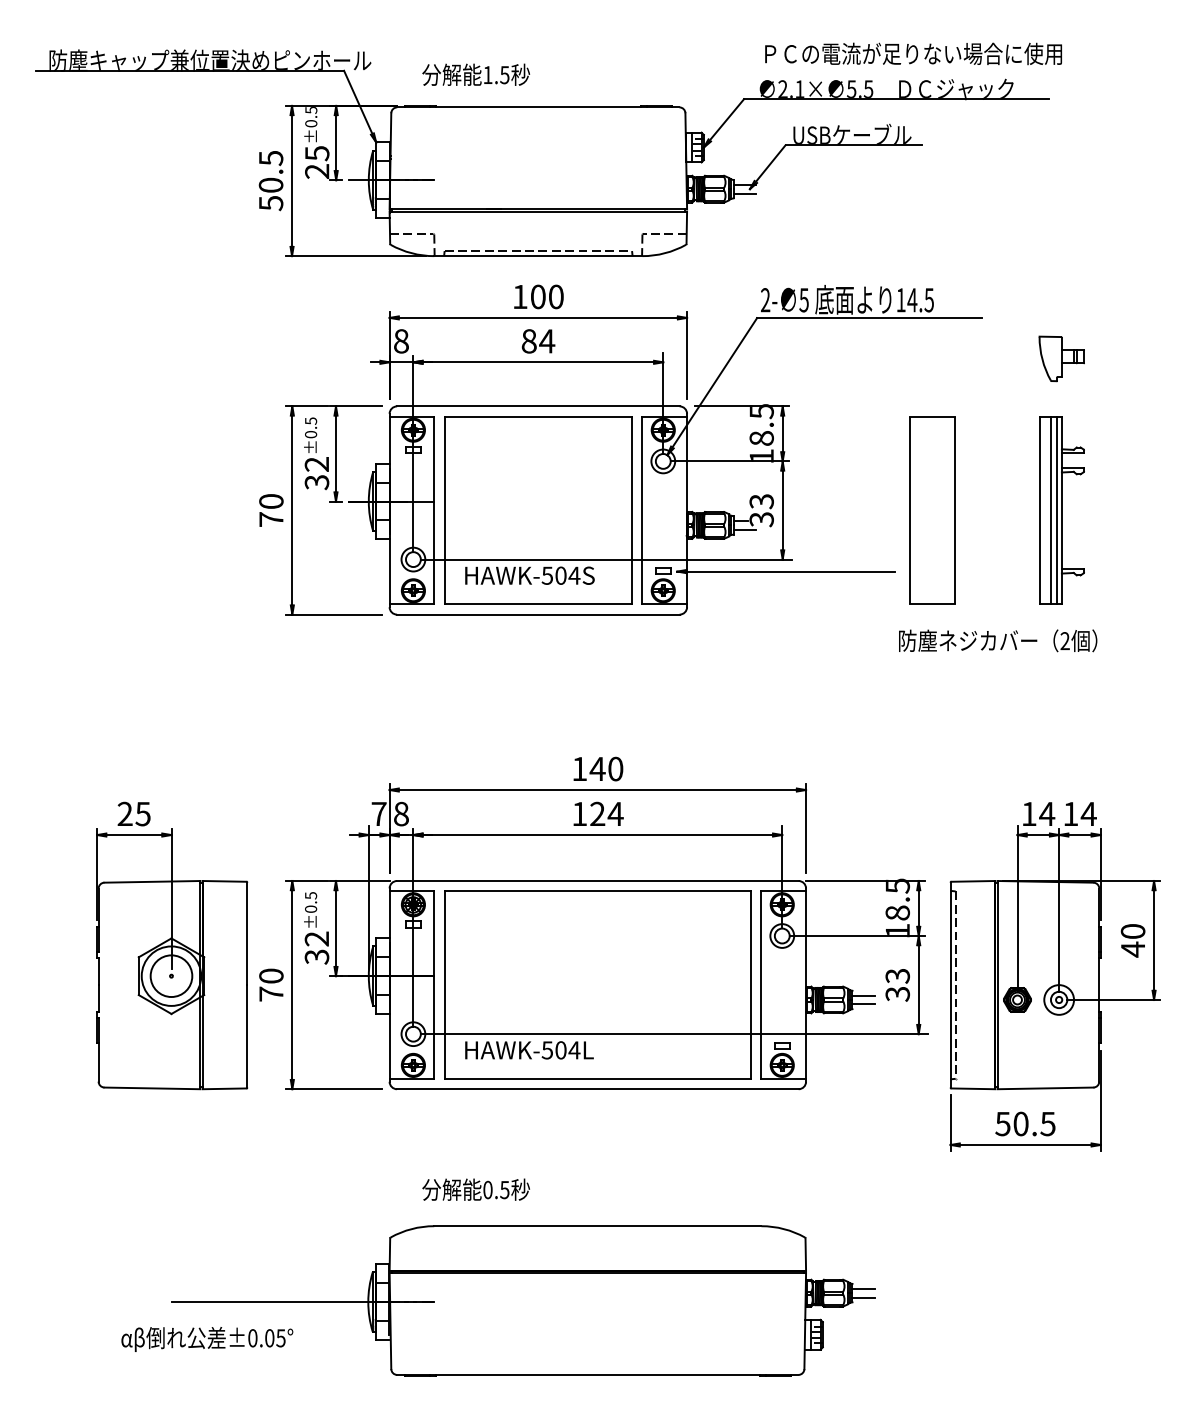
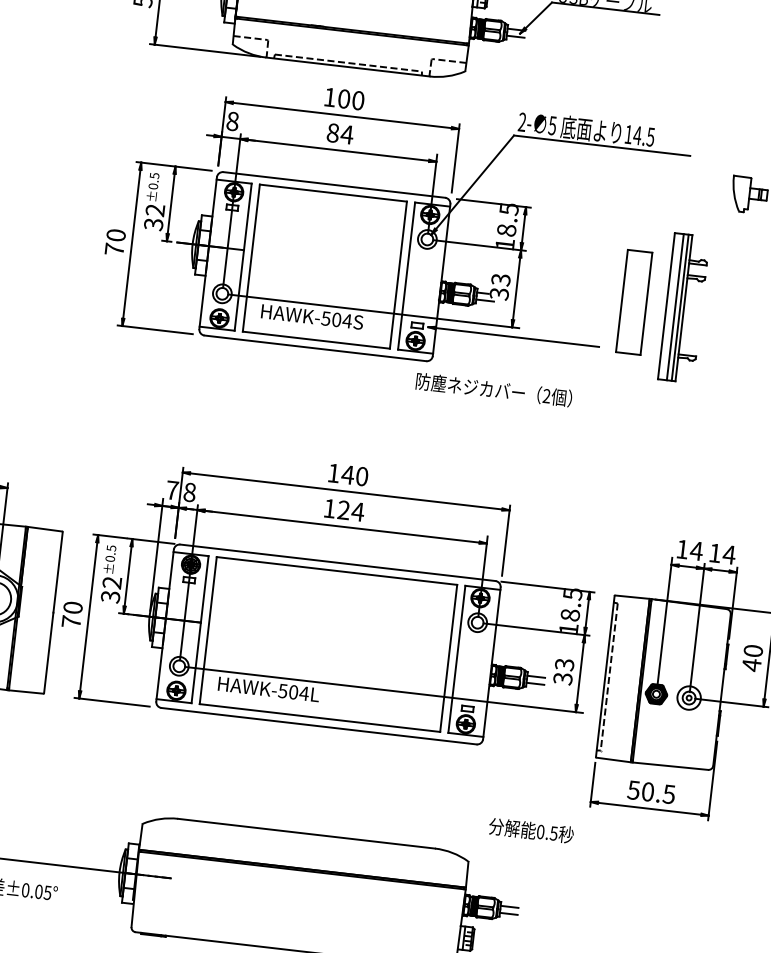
part: (932, 510) -> (634, 302), size x0.7
part: (1061, 510) -> (683, 308), moved
text: (998, 640) -> (494, 389), moved
text: (475, 1189) -> (530, 830), moved

